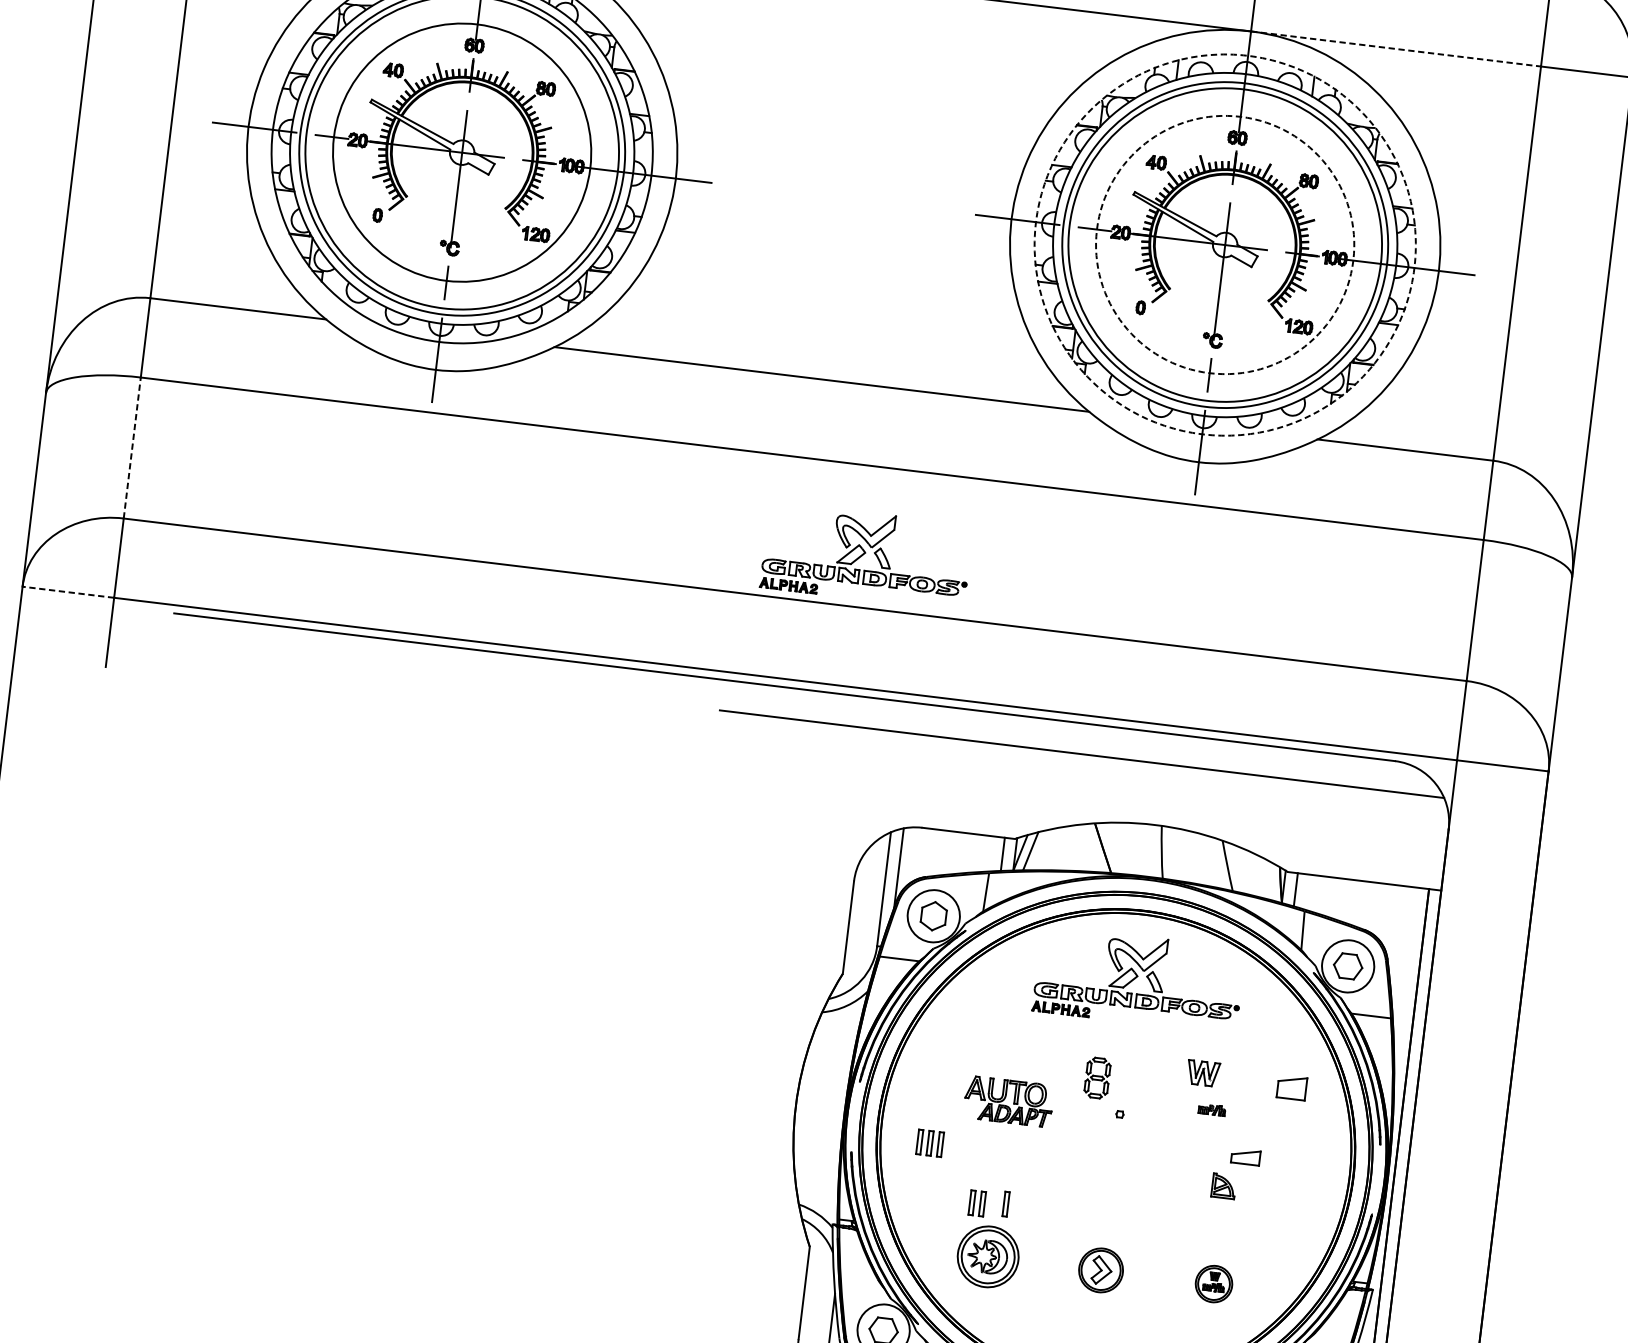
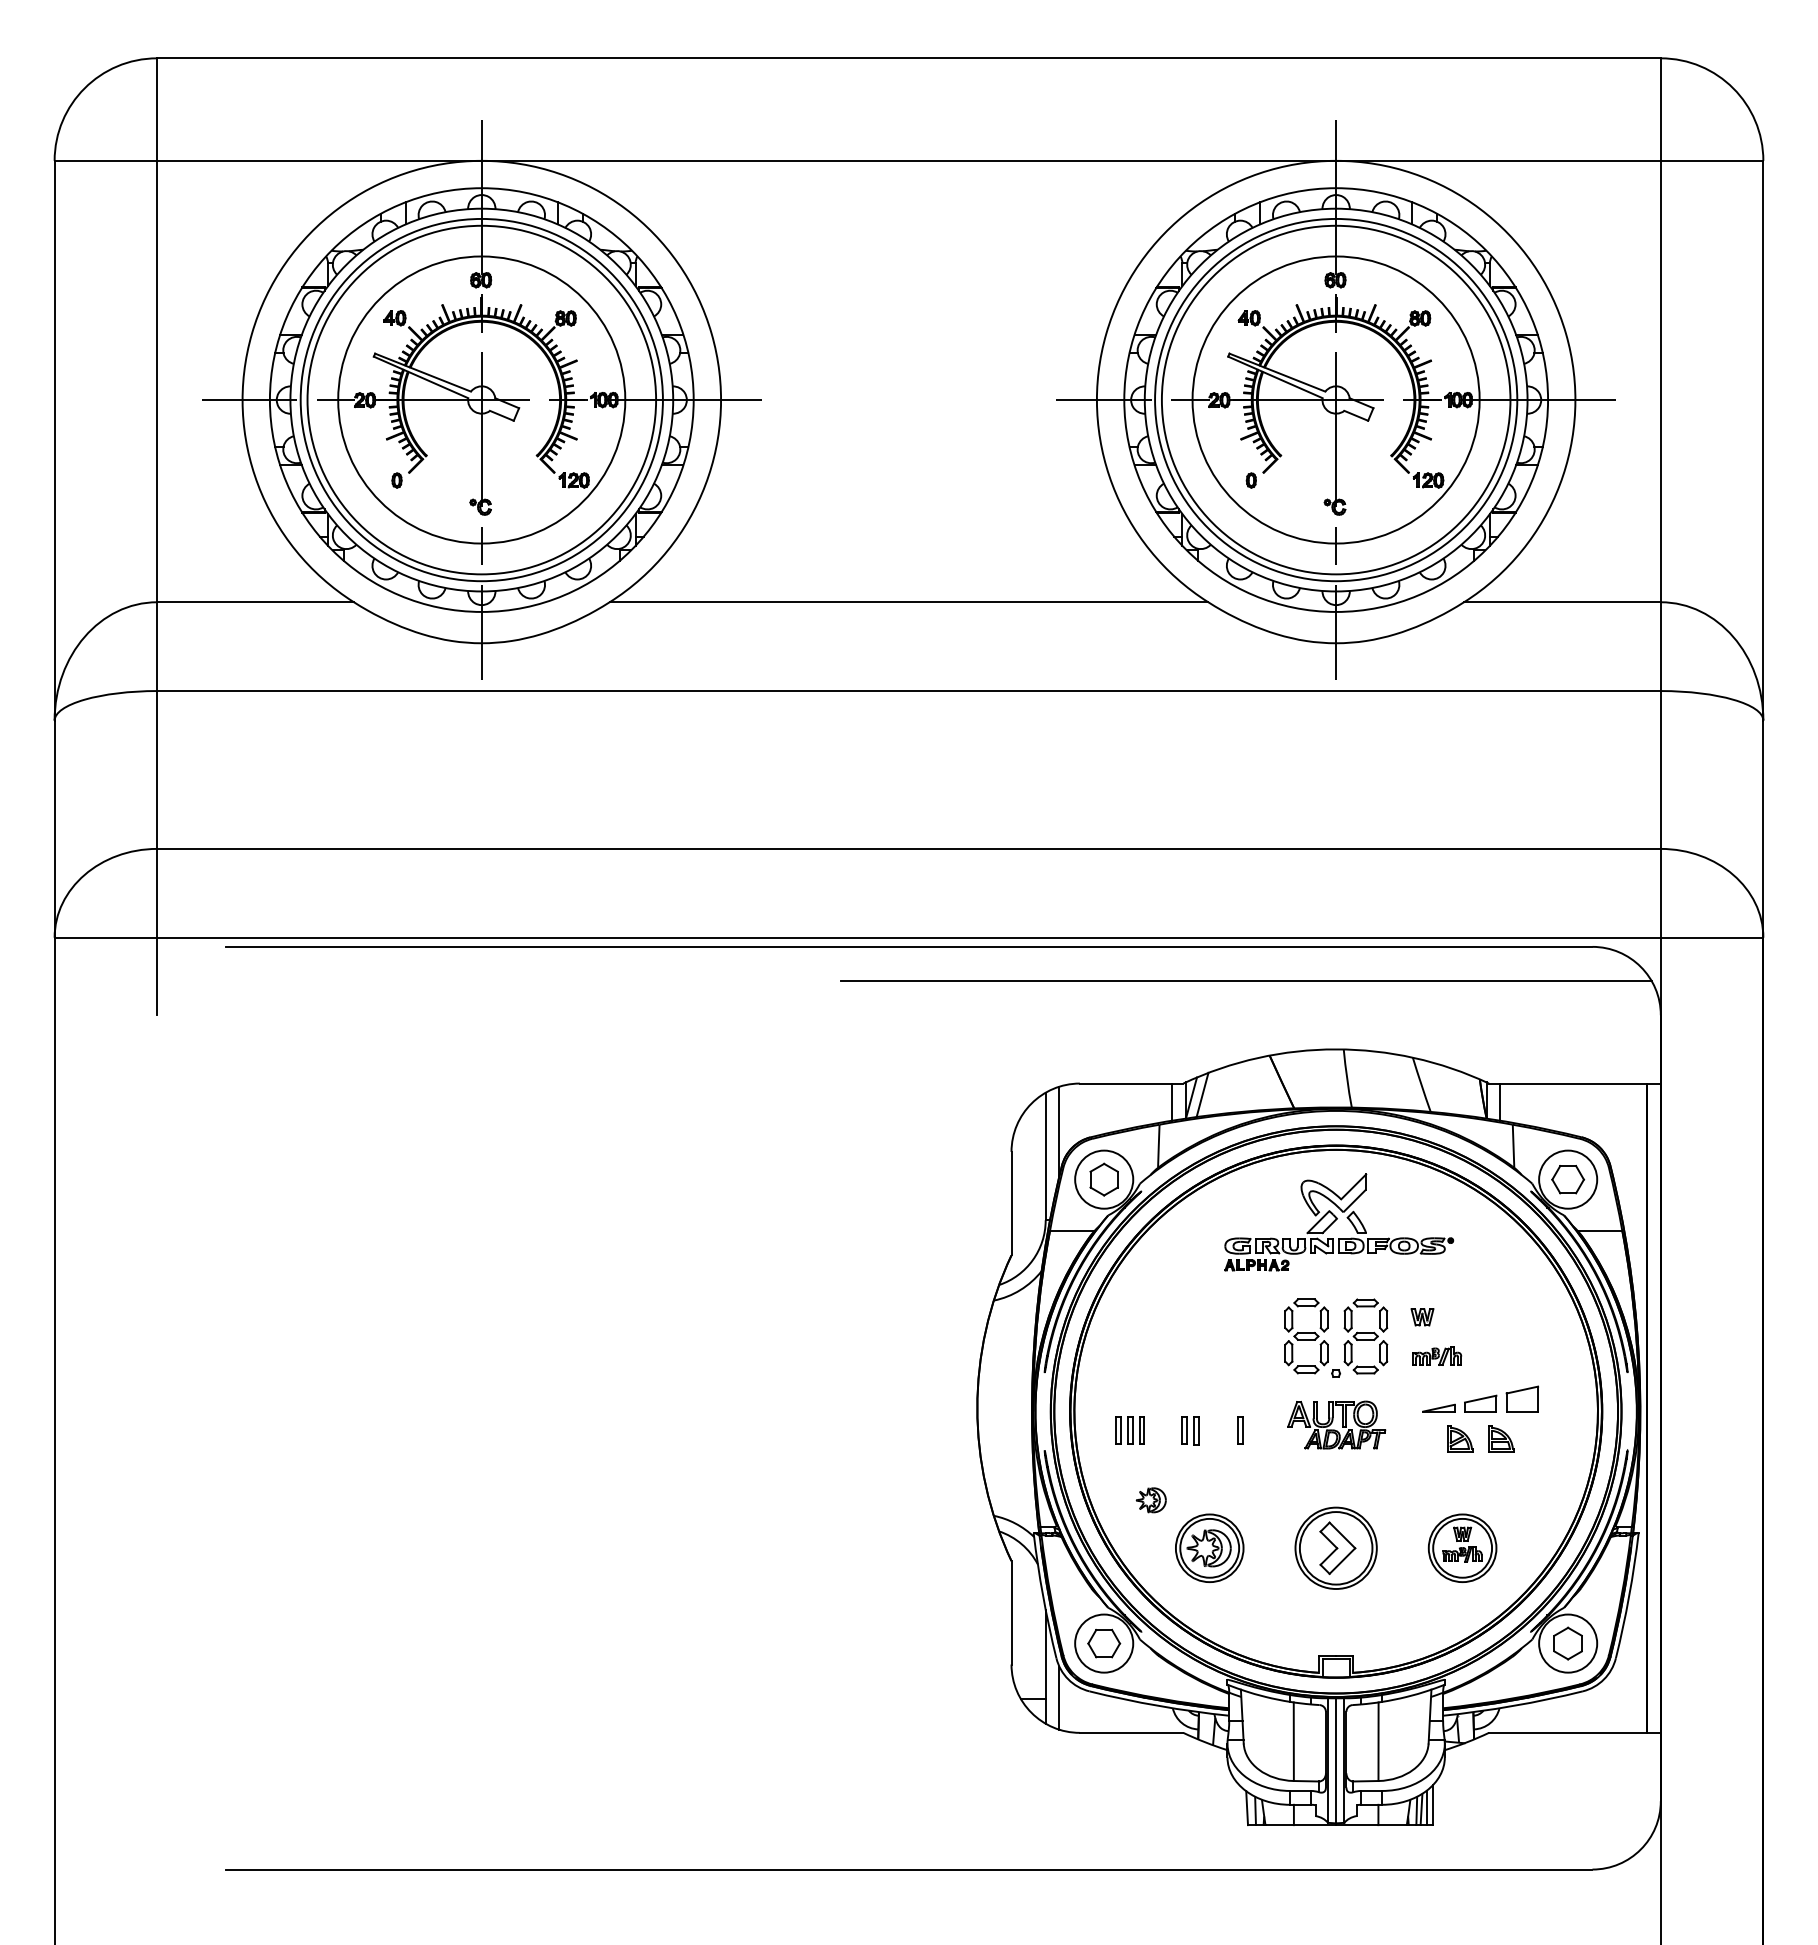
line: (1396, 48) -> (1499, 160), dashed -> solid
circle: (1224, 244) -> (1335, 399), dashed -> solid
circle: (1225, 244) -> (1336, 399), dashed -> solid
line: (132, 447) -> (157, 769), dashed -> solid
part: (867, 556) -> (982, 791), removed
line: (68, 592) -> (105, 937), dashed -> solid
part: (1203, 1073) -> (1422, 1317), size x0.62
part: (1097, 1078) -> (1306, 1336), size x1.67
part: (1150, 1084) -> (1365, 1336), added
part: (1291, 1087) -> (1521, 1398), moved
part: (1008, 1100) -> (1336, 1424), moved
part: (1212, 1109) -> (1437, 1355), size x1.67
part: (1207, 1155) -> (1438, 1407), added
part: (1260, 1190) -> (1501, 1438), added
part: (977, 1203) -> (1190, 1430), moved
part: (1006, 1203) -> (1240, 1430), moved
part: (940, 1207) -> (1150, 1500), added
part: (1100, 1269) -> (1335, 1547), size x1.67
part: (1214, 1283) -> (1462, 1547), size x1.67

